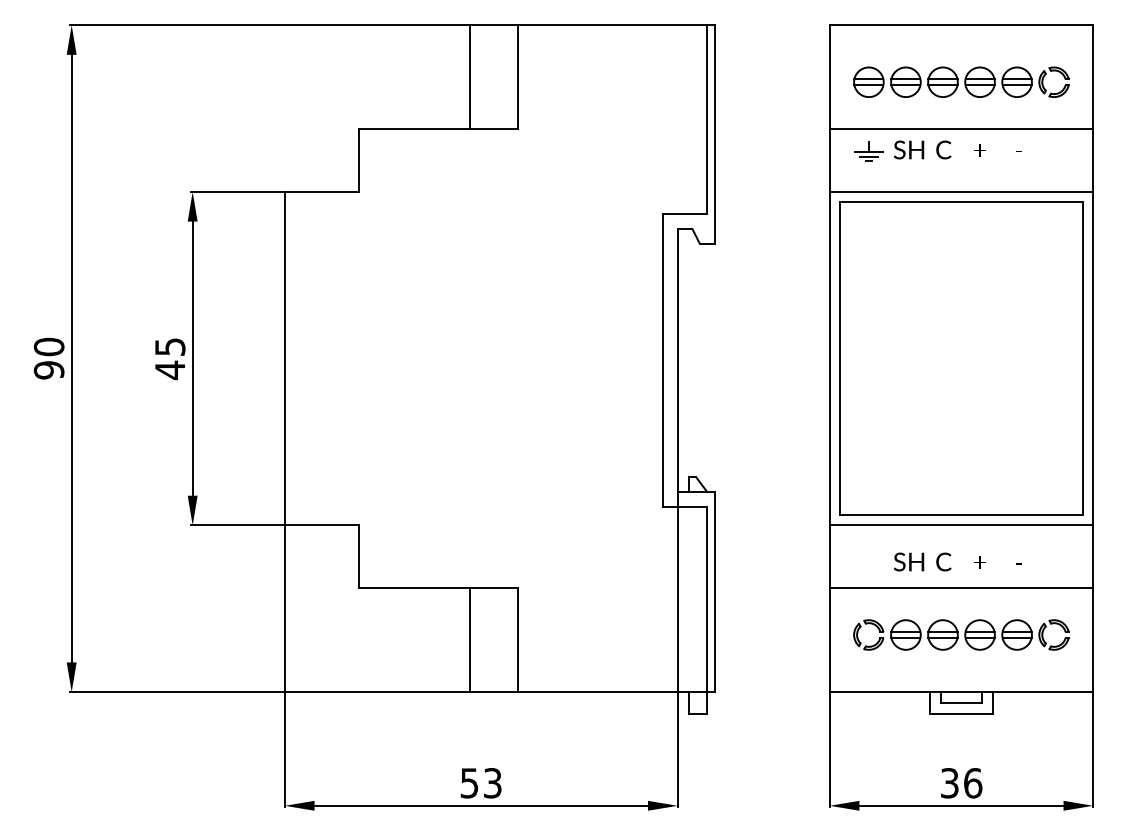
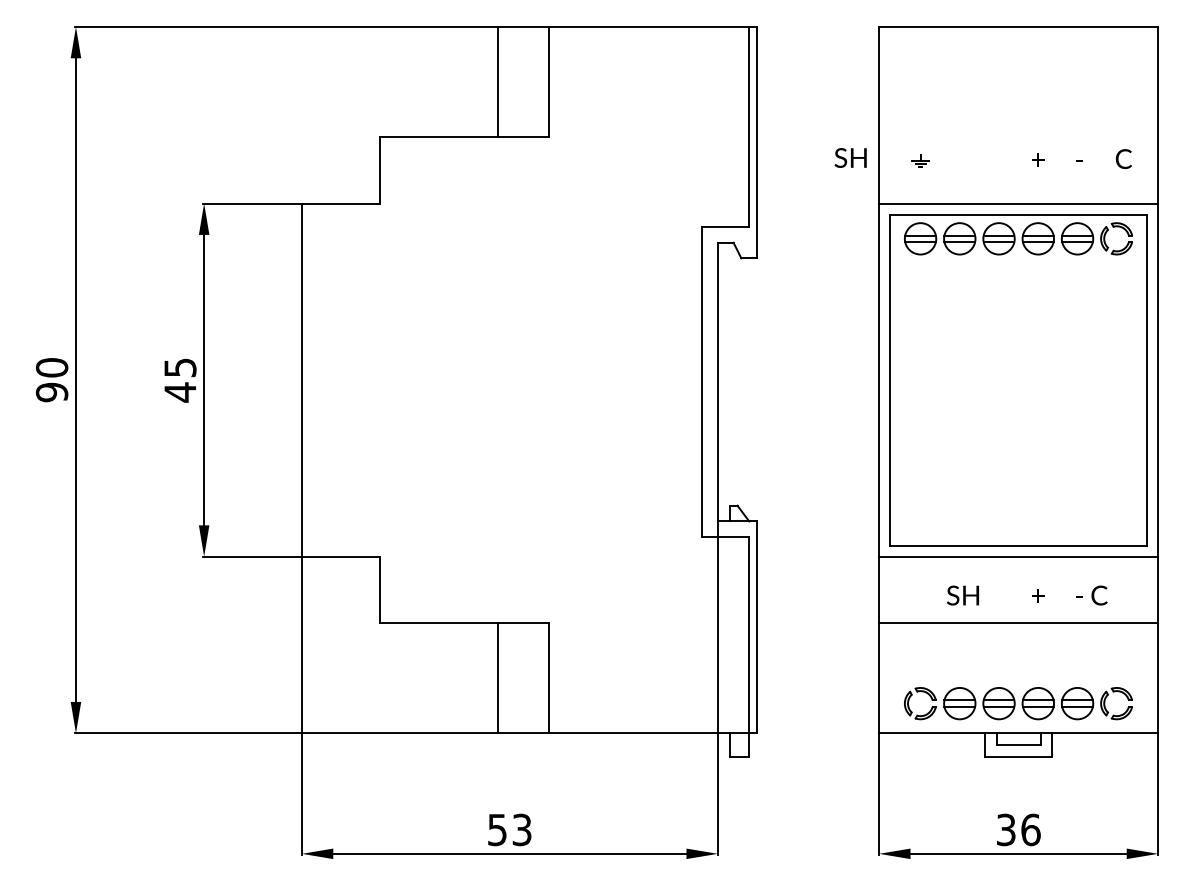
part: (961, 81) -> (1018, 238), moved
line: (961, 128) -> (1018, 136), removed
text: (909, 149) -> (851, 157), moved
text: (943, 149) -> (1123, 158), moved
part: (868, 151) -> (920, 160), size x0.6
text: (943, 561) -> (1099, 595), moved
part: (961, 634) -> (1018, 703), moved

